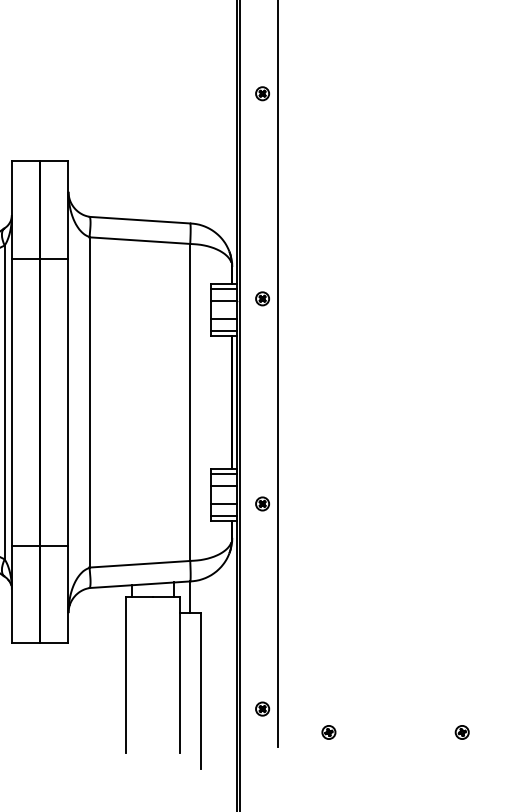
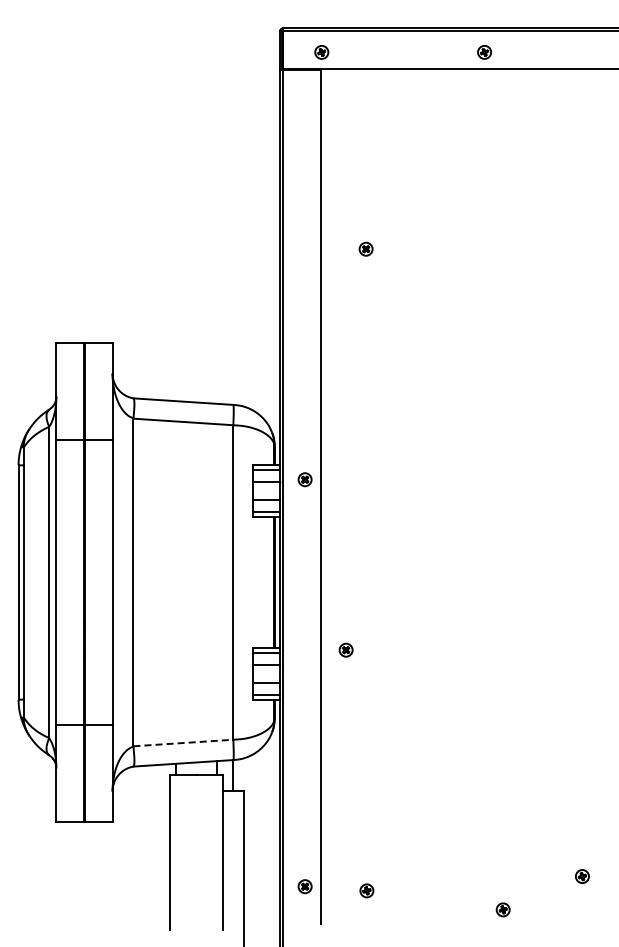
part: (261, 93) -> (365, 248), moved
part: (261, 503) -> (345, 649), moved
line: (140, 563) -> (183, 742), solid -> dashed
part: (328, 732) -> (366, 890), moved

